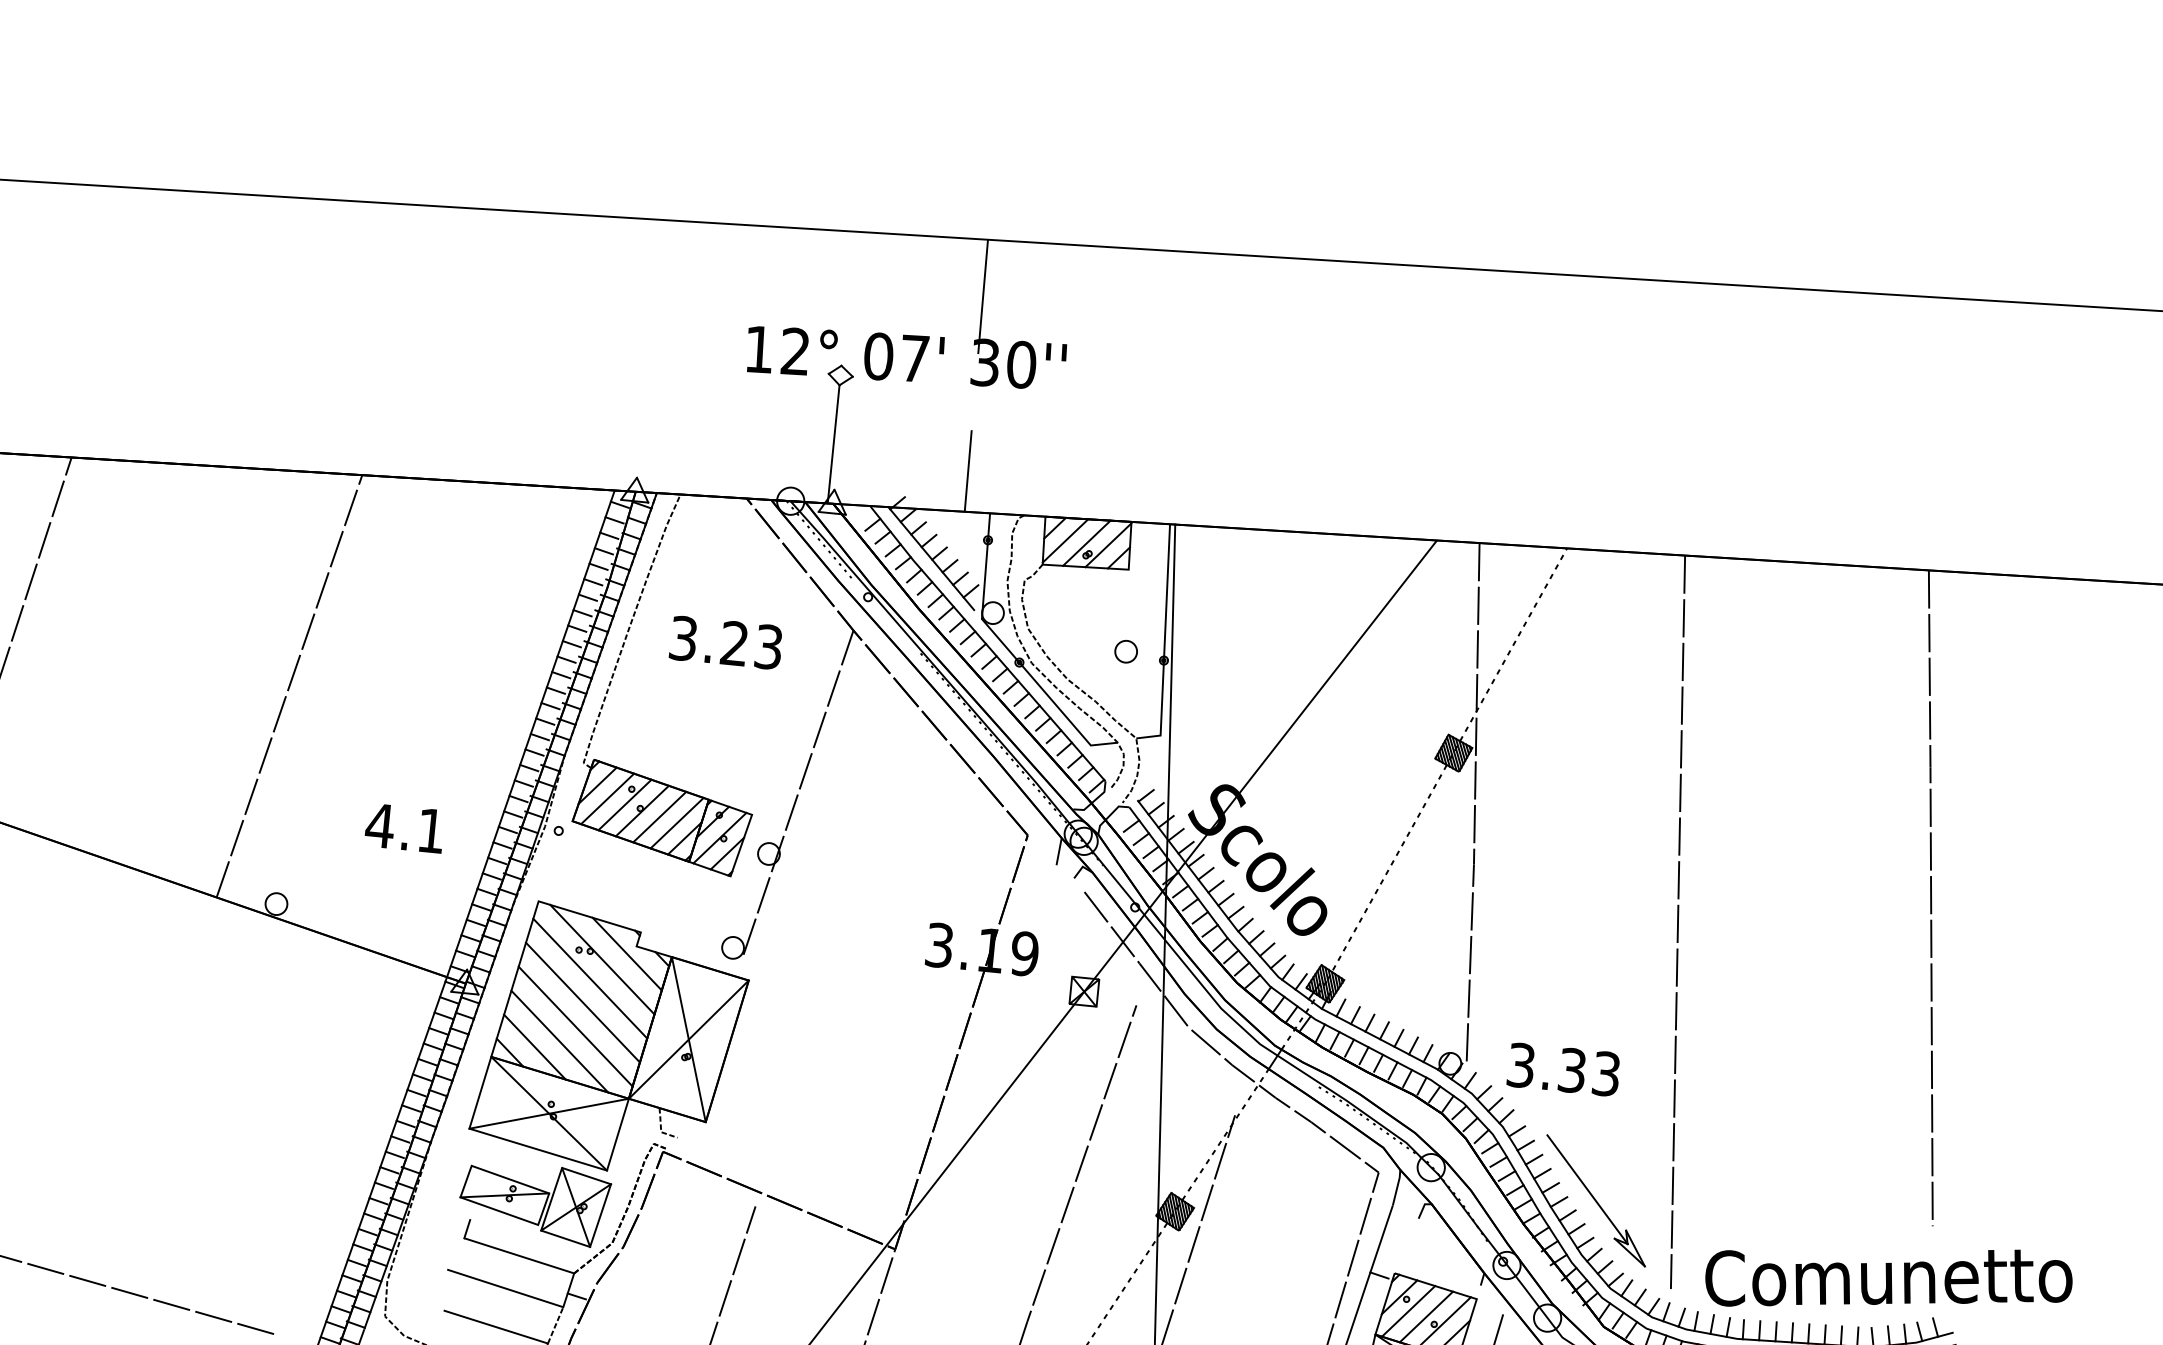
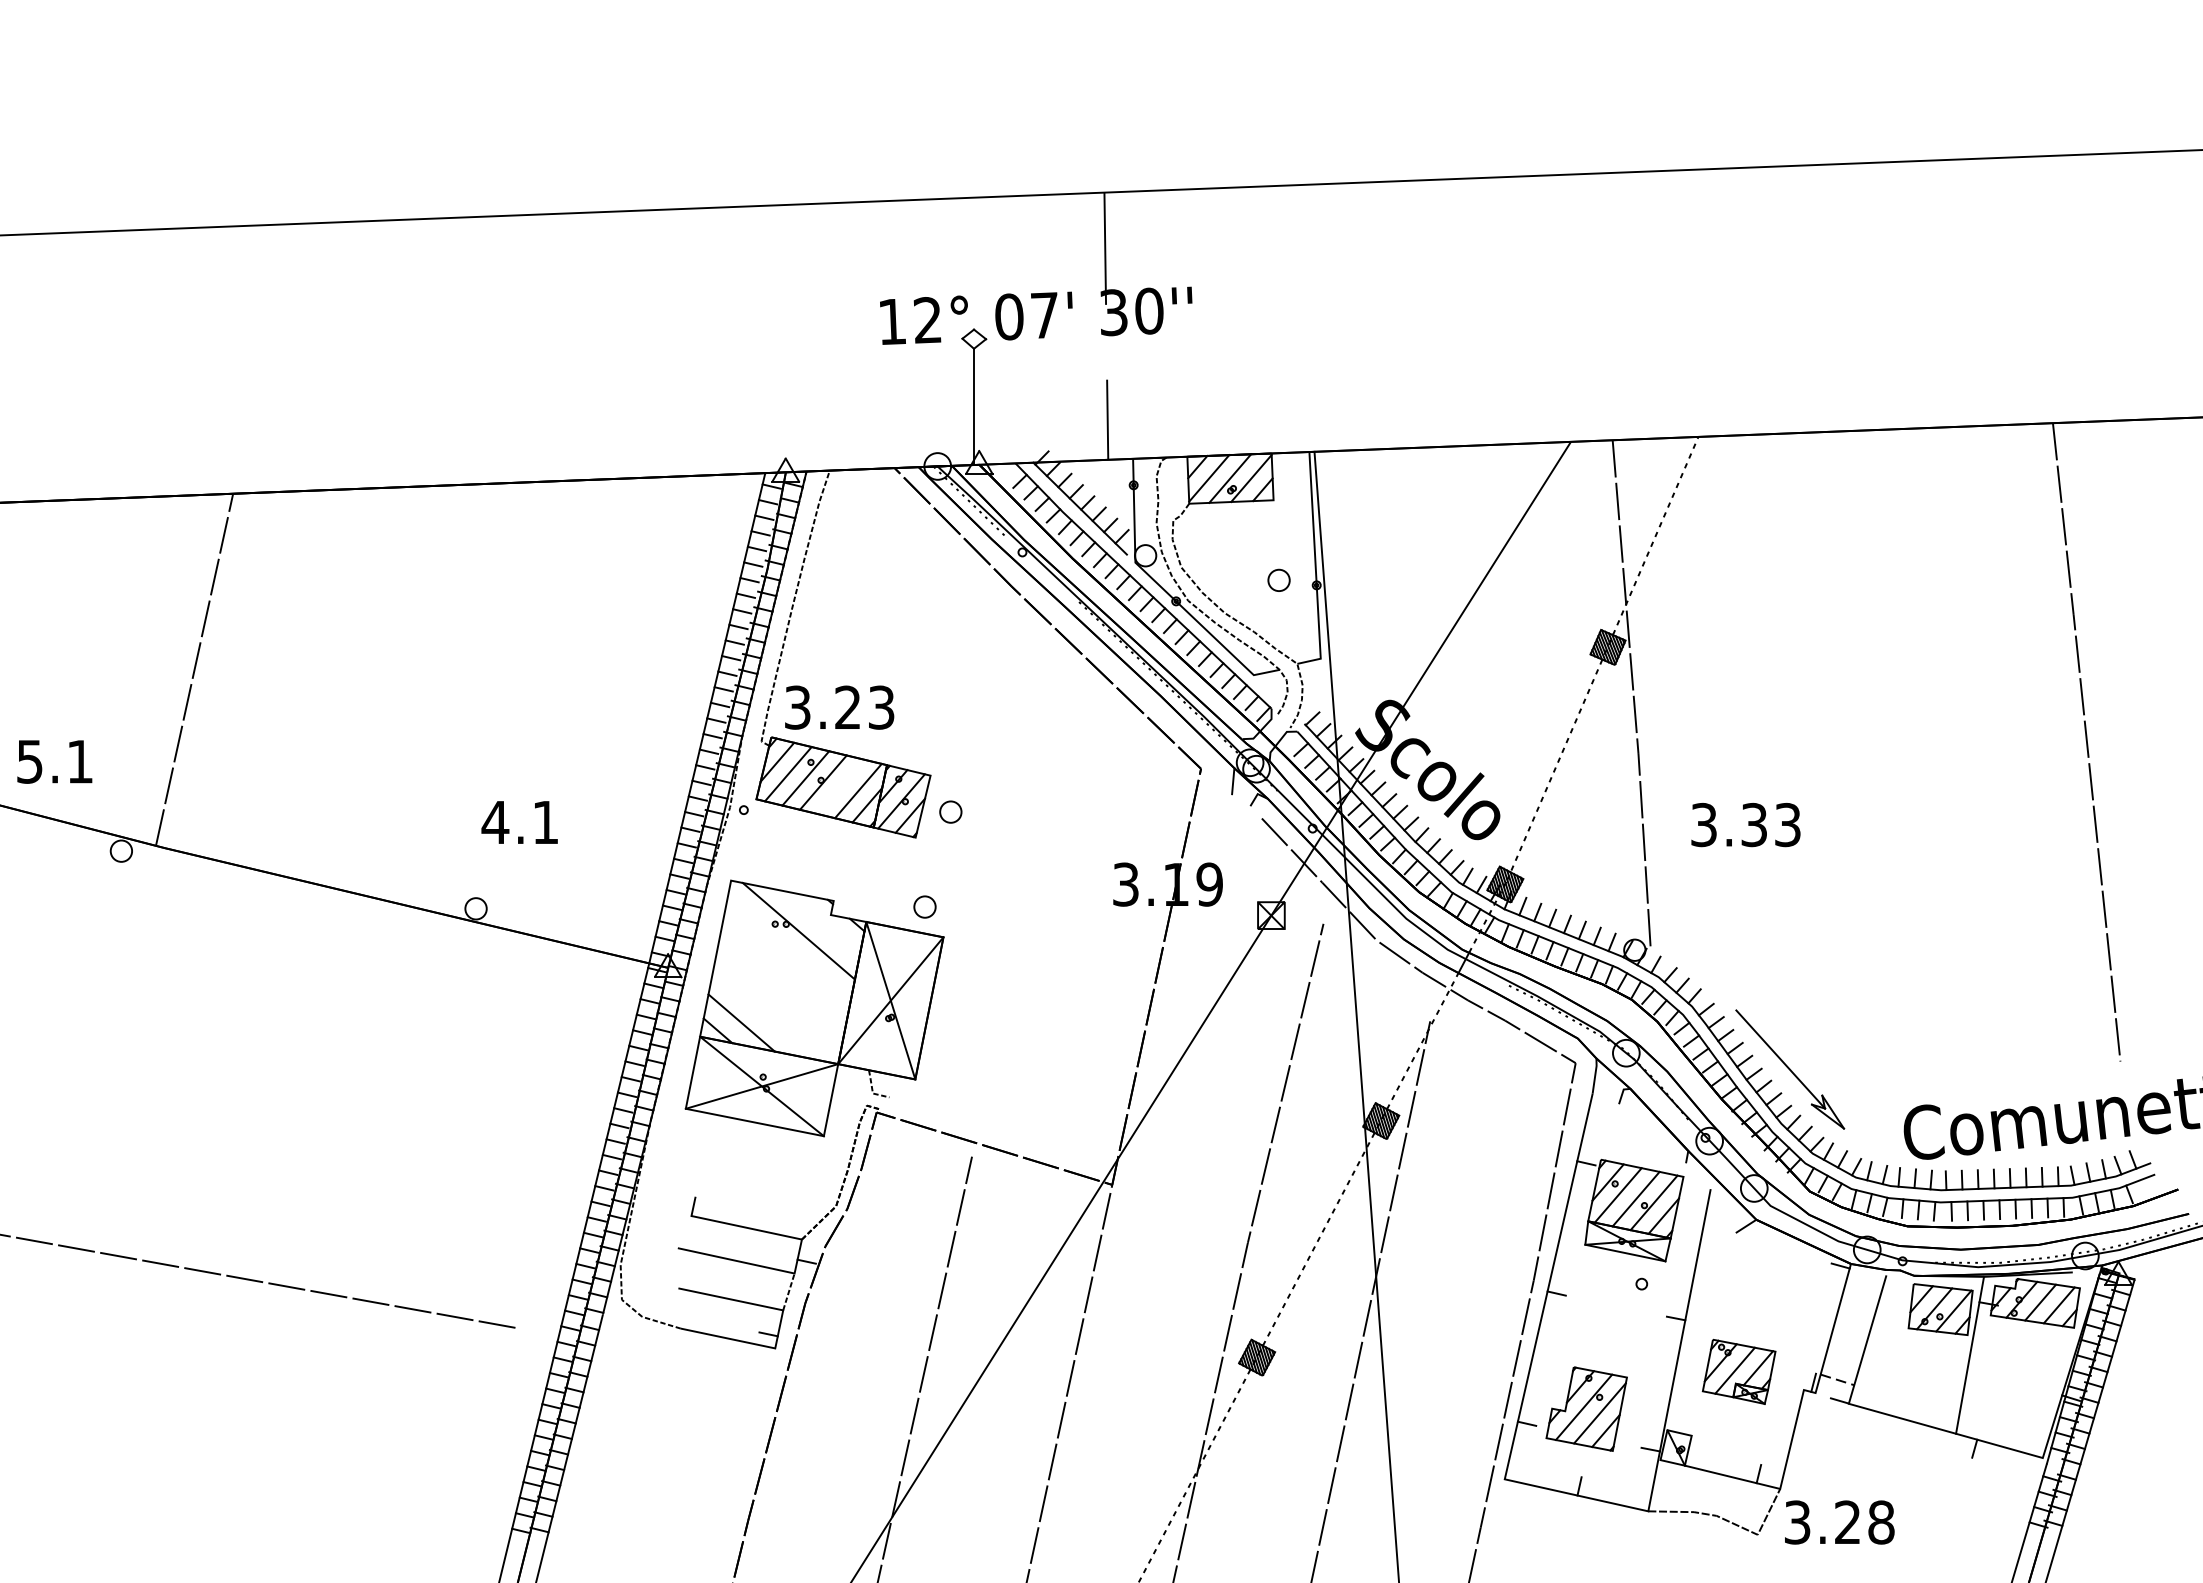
text: (726, 642) -> (839, 707), moved
line: (289, 686) -> (467, 695), removed
line: (798, 792) -> (973, 749), removed
line: (659, 816) -> (840, 786), removed
text: (404, 828) -> (519, 822), moved
line: (1677, 922) -> (1842, 790), removed
line: (627, 954) -> (822, 923), removed
line: (589, 978) -> (788, 950), removed
line: (582, 1002) -> (783, 974), removed
line: (575, 1026) -> (779, 998), removed
line: (559, 1041) -> (765, 1015), removed
text: (1563, 1070) -> (1745, 825), moved
part: (534, 1203) -> (756, 1175), removed

